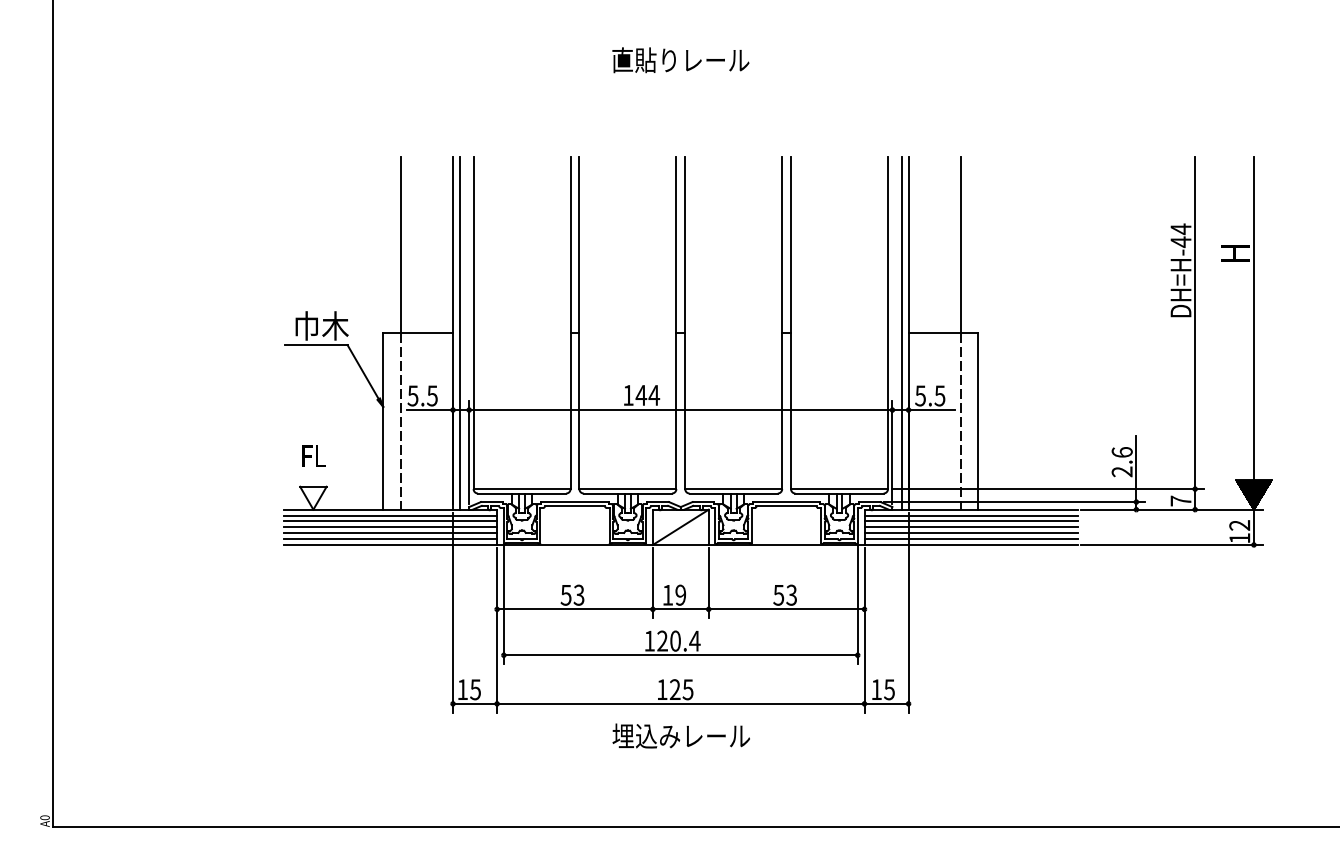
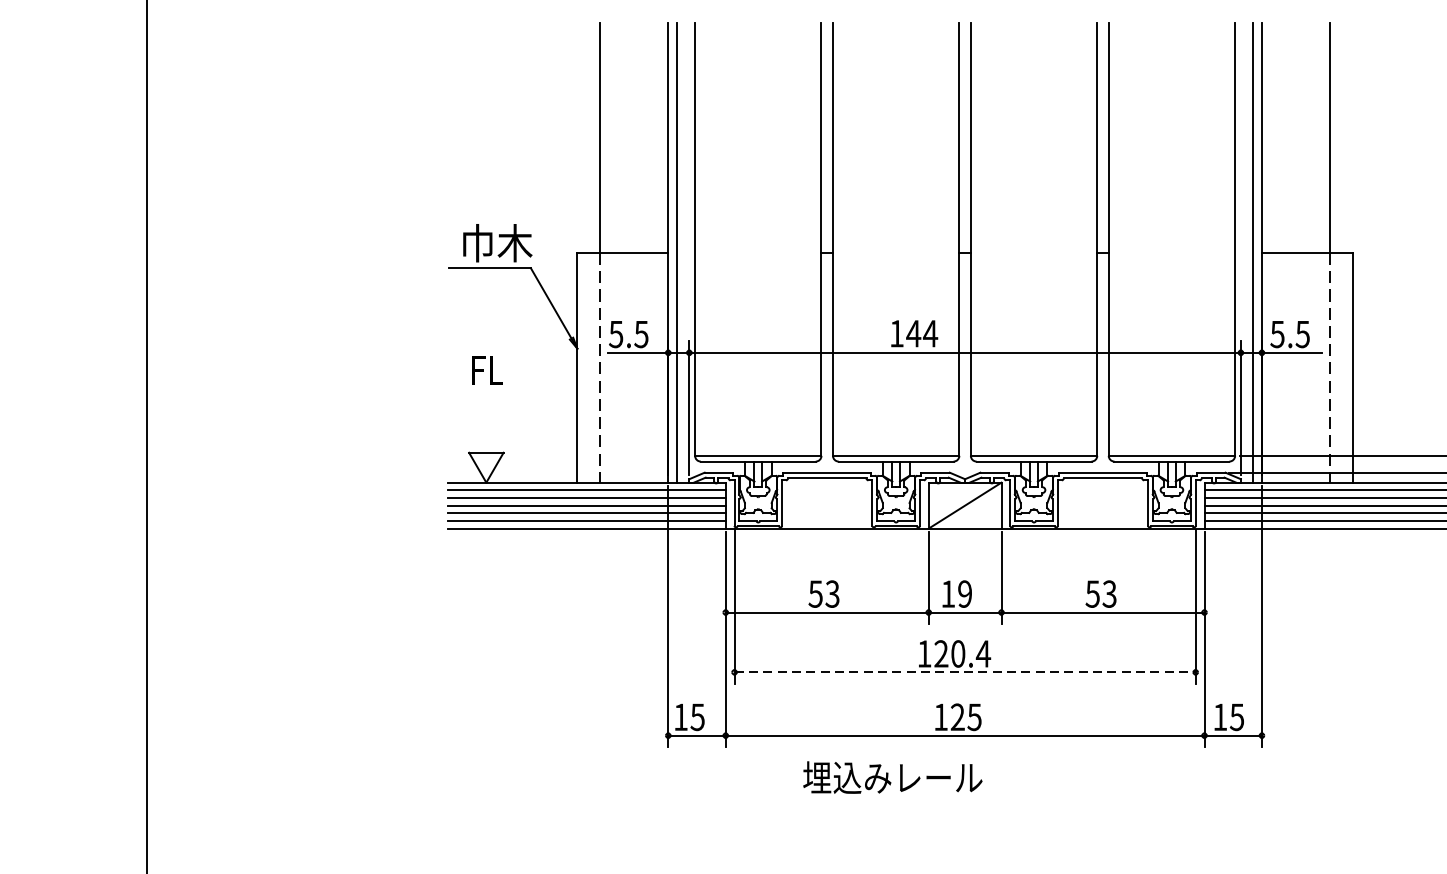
text: (313, 455) -> (486, 369), moved
line: (680, 655) -> (964, 672), solid -> dashed
text: (680, 735) -> (891, 776), moved

